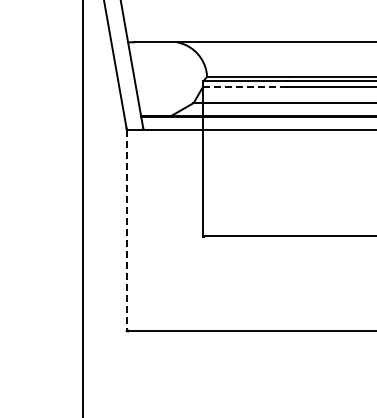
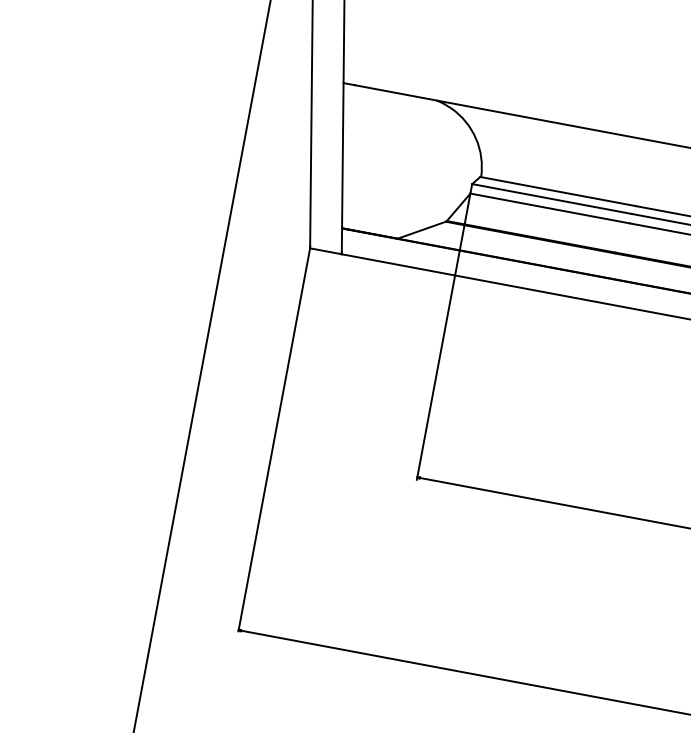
line: (245, 86) -> (550, 208), dashed -> solid
line: (126, 230) -> (273, 439), dashed -> solid

